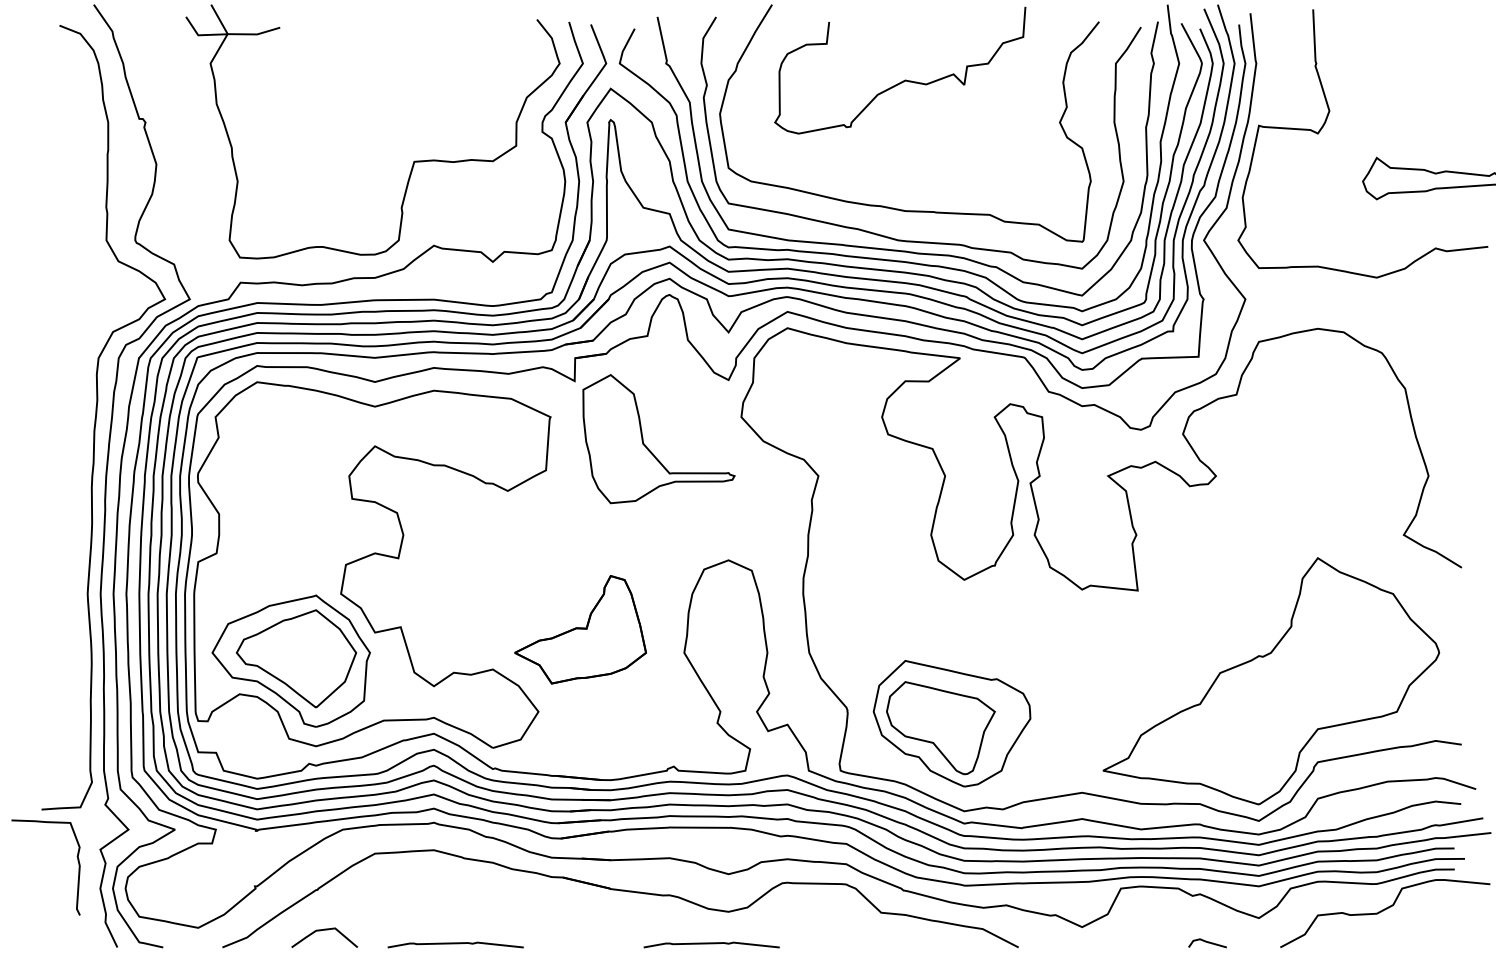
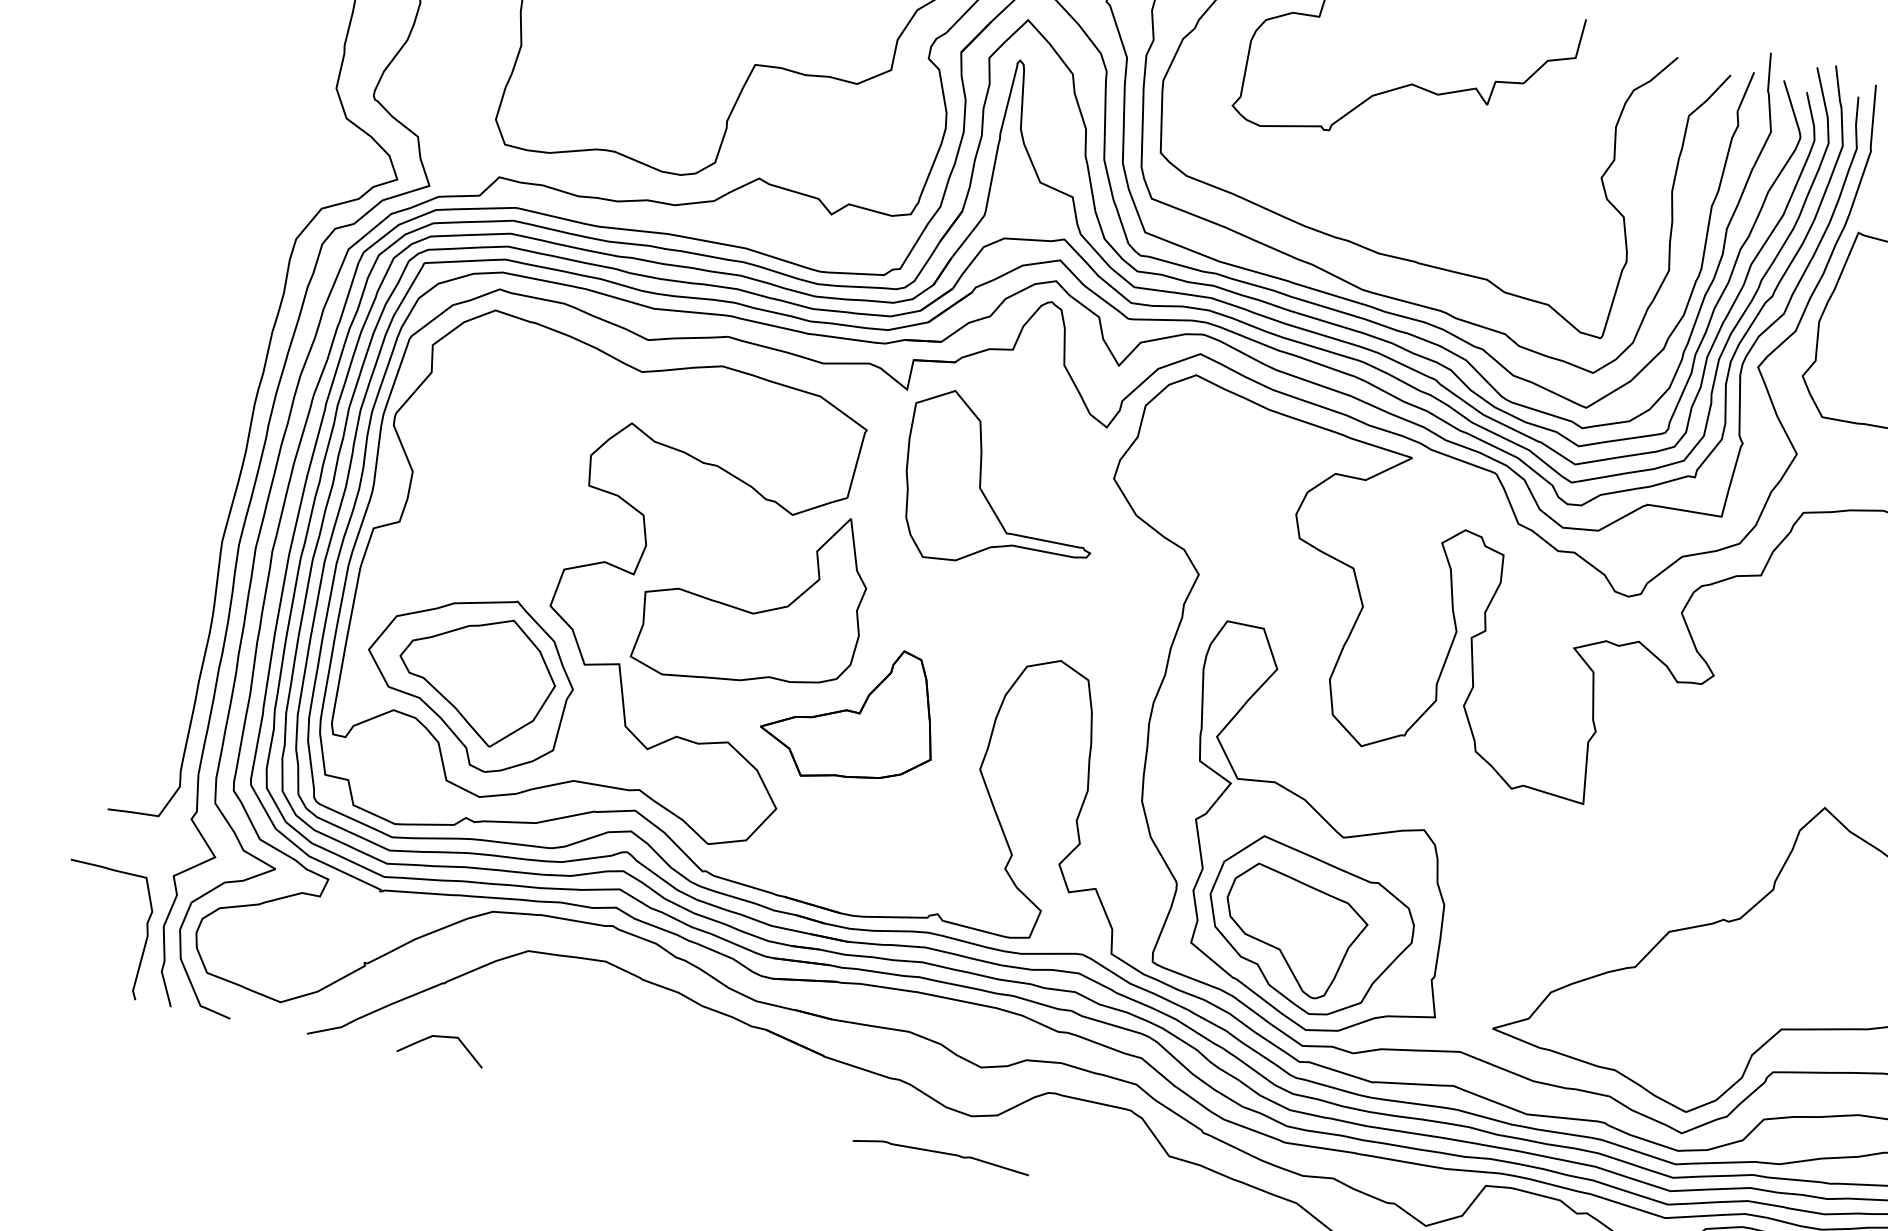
part: (490, 568) -> (750, 611), added
part: (946, 652) -> (1319, 835), added
curve: (77, 861) -> (145, 929), moved
curve: (455, 944) -> (609, 1089), removed

